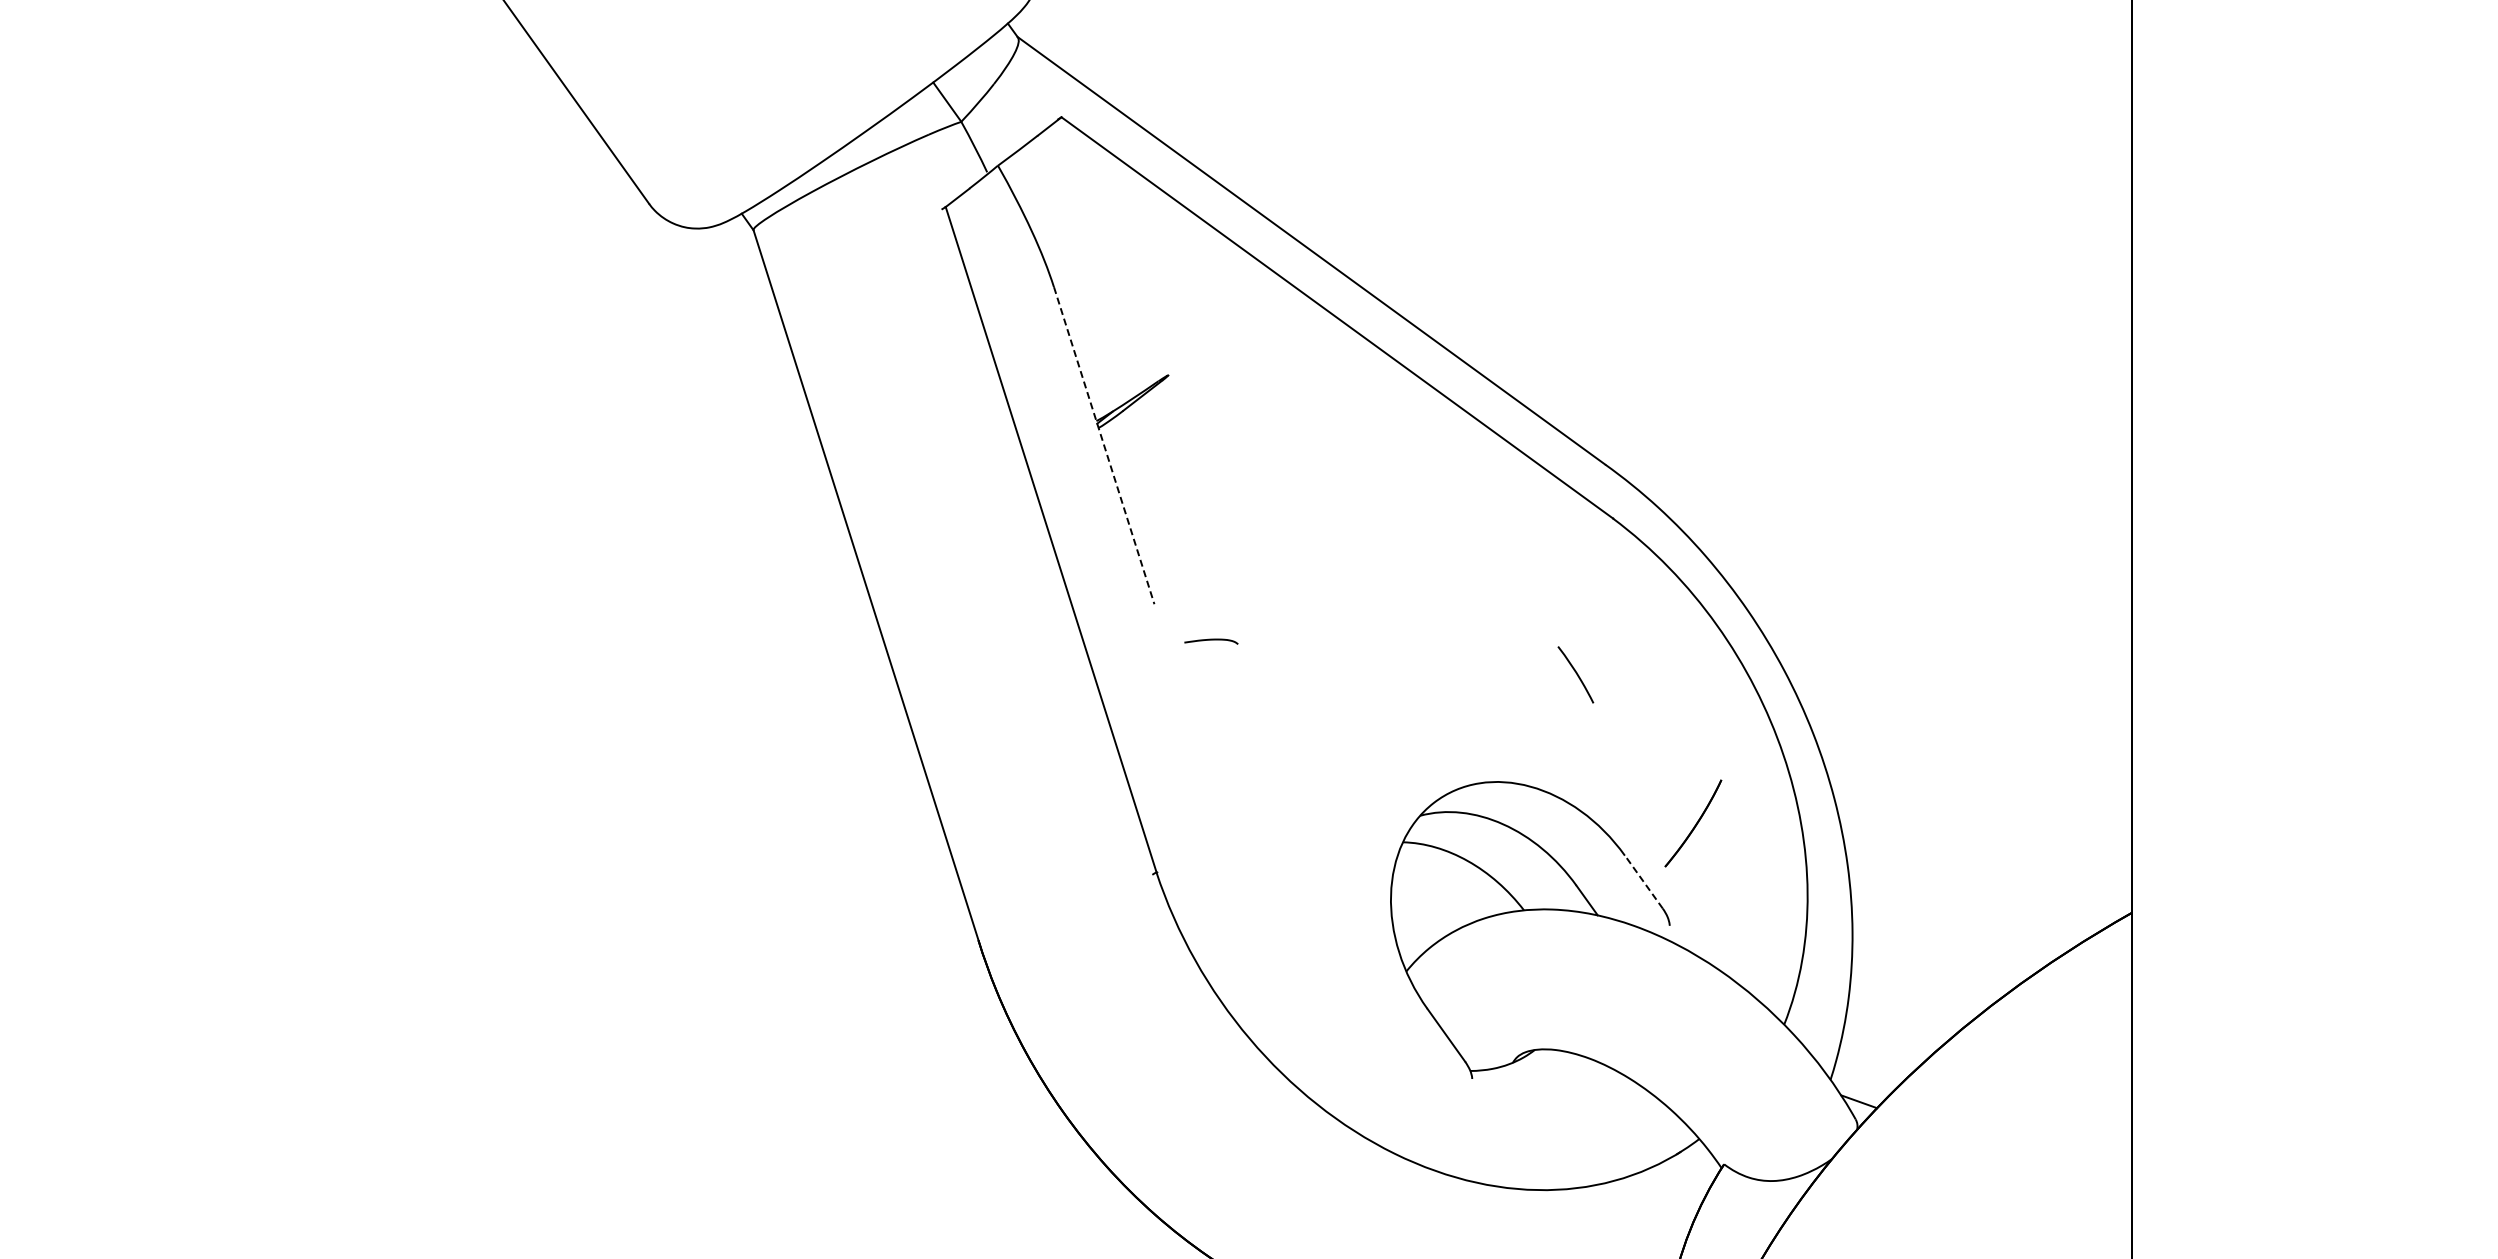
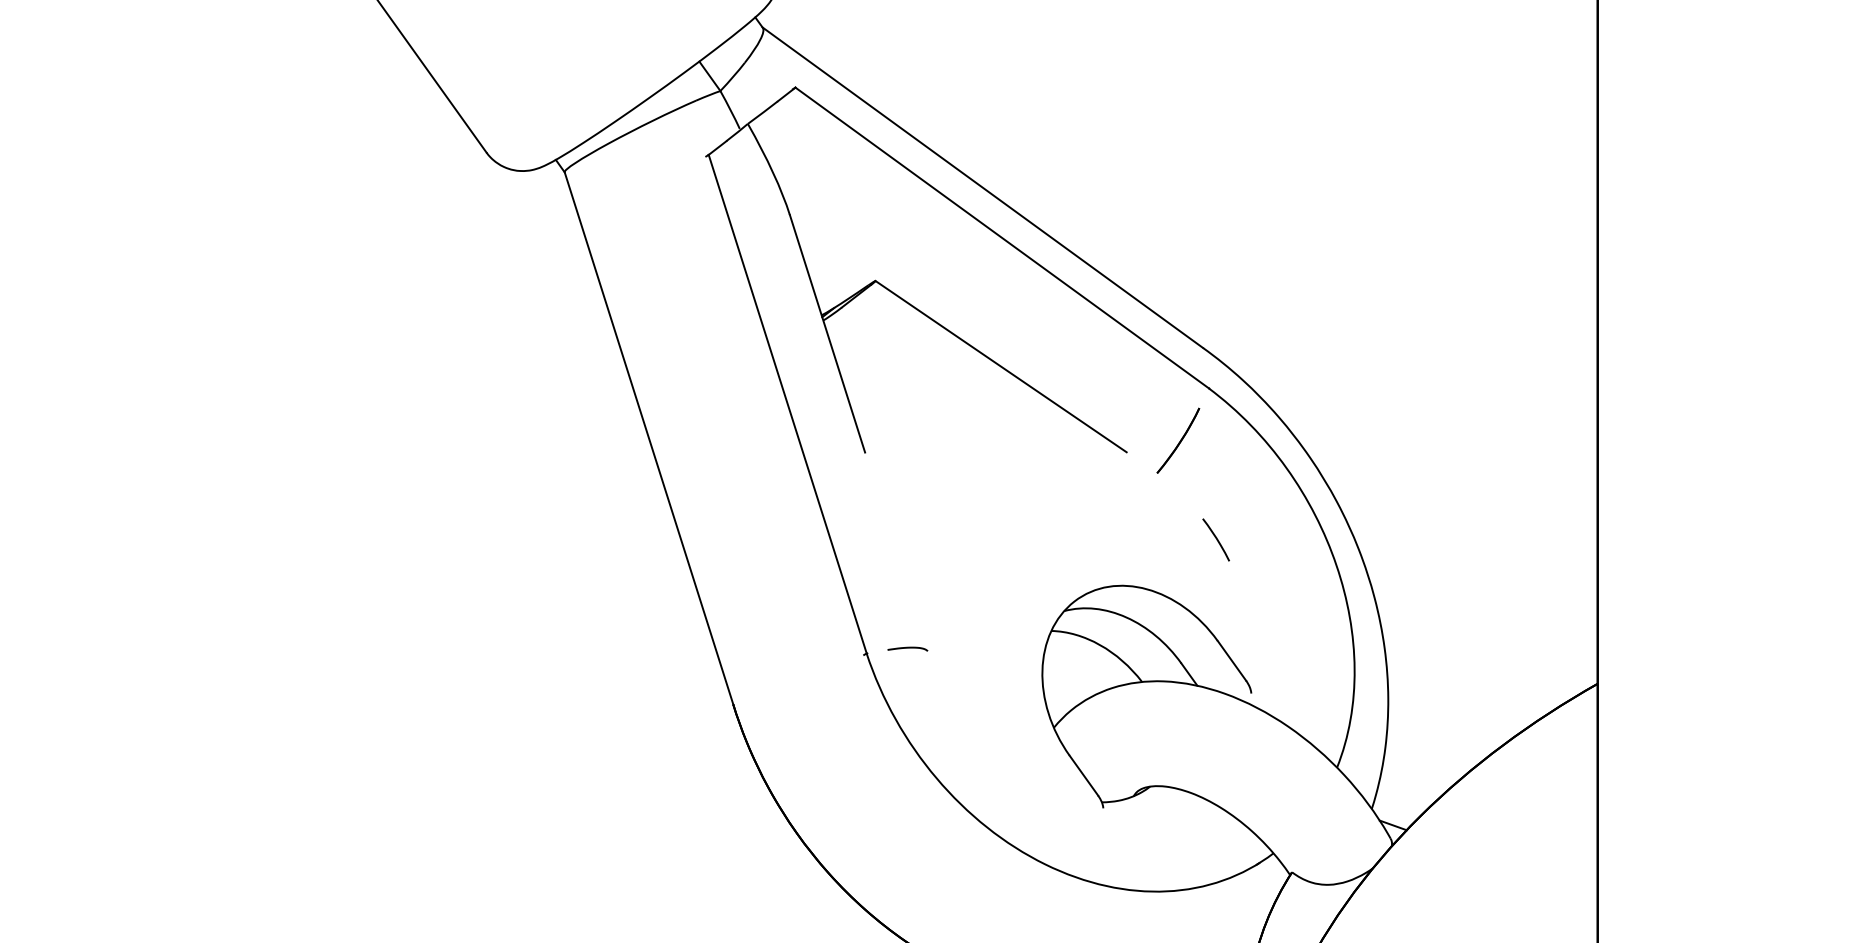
line: (1104, 446) -> (827, 334), dashed -> solid
line: (1335, 489) -> (1000, 366), added
curve: (1211, 640) -> (907, 648), moved
curve: (1575, 673) -> (1215, 538), moved
part: (1693, 823) -> (1178, 440), moved
line: (1643, 882) -> (1231, 661), dashed -> solid

